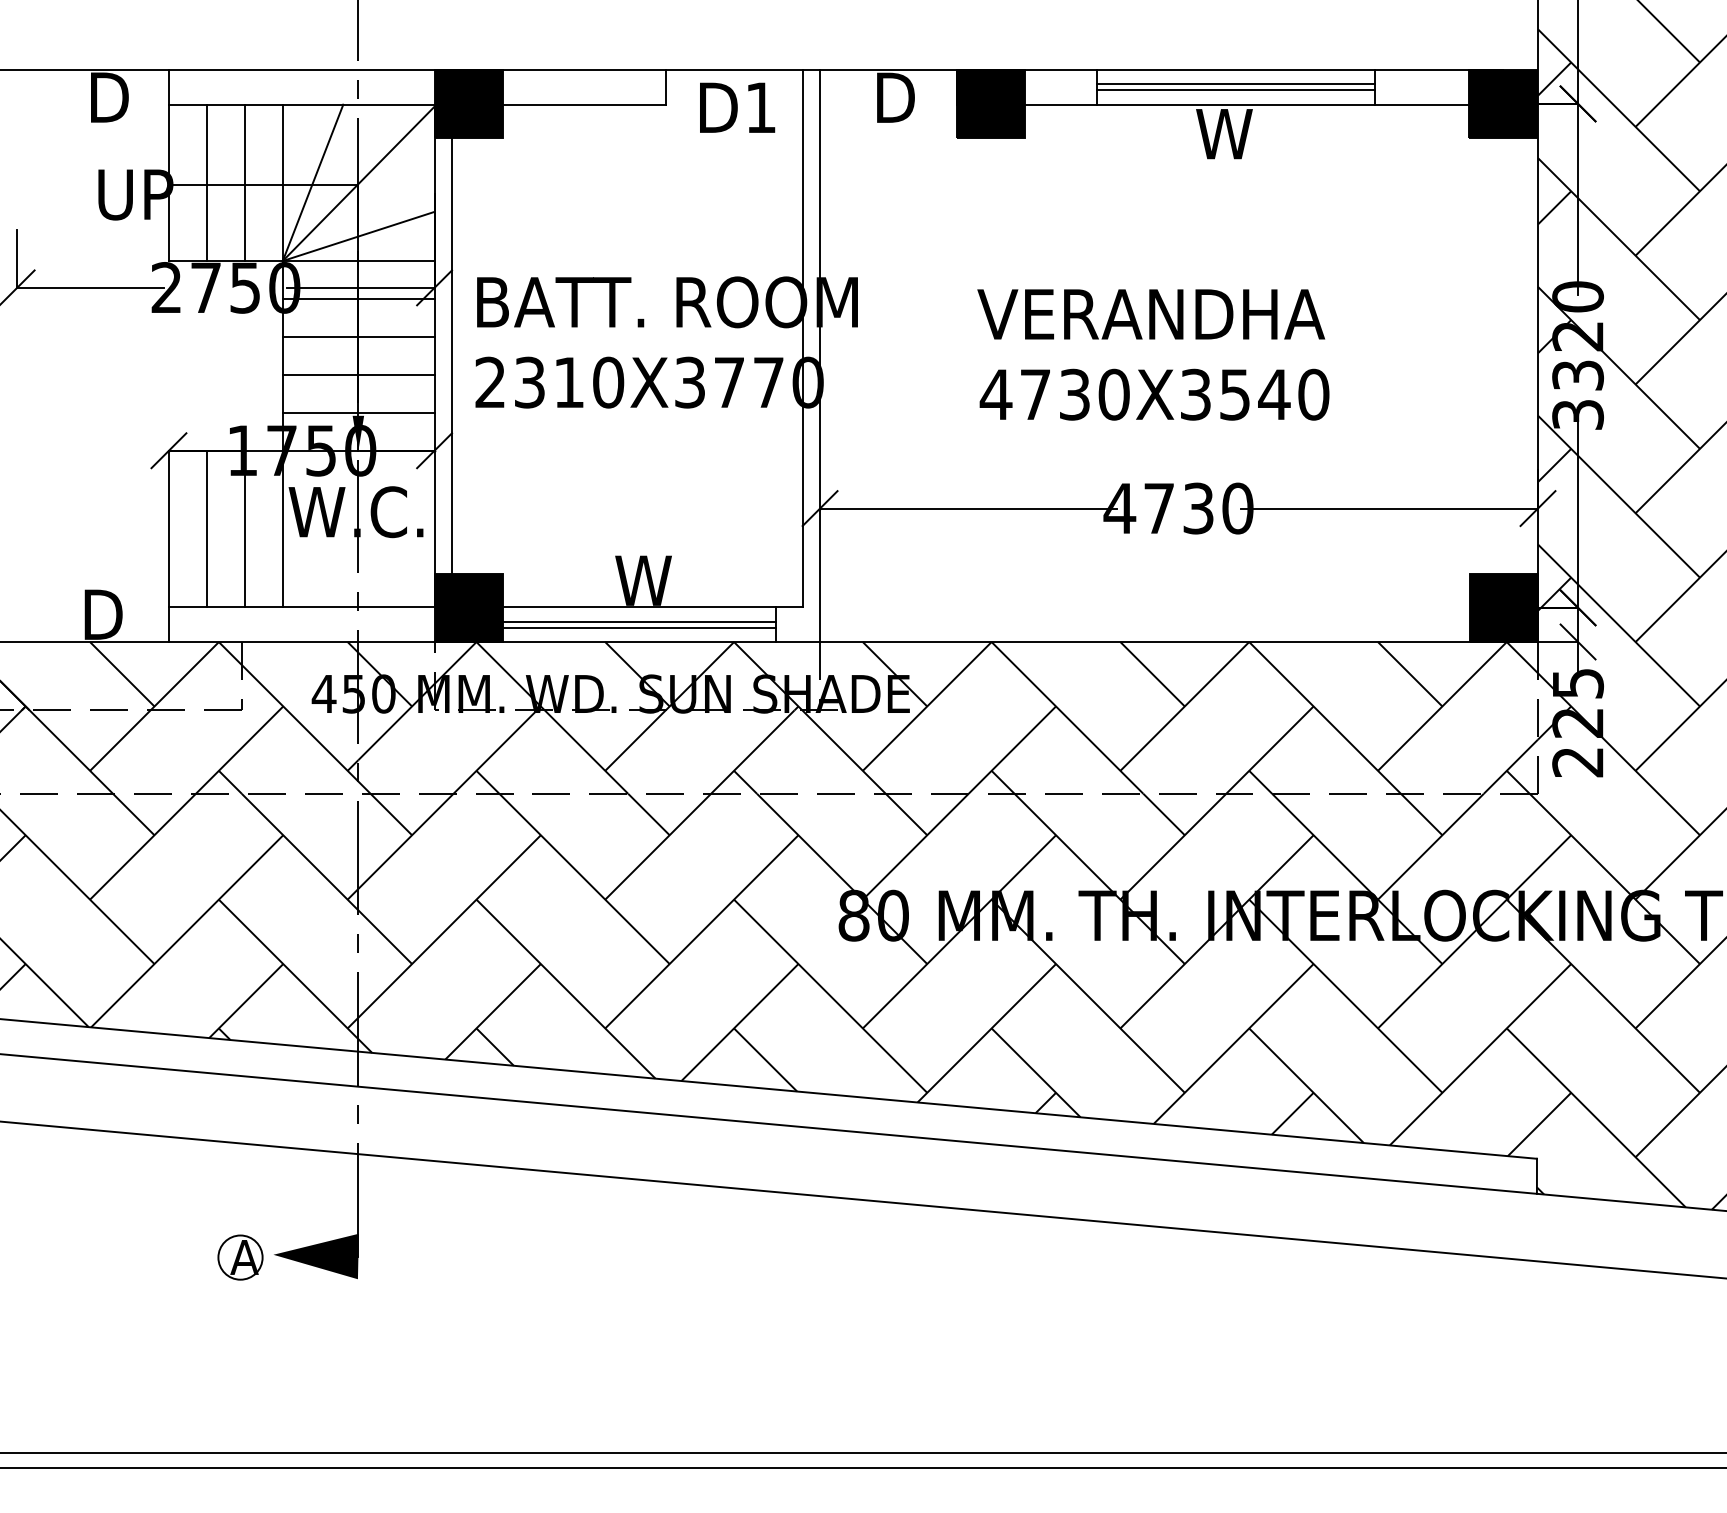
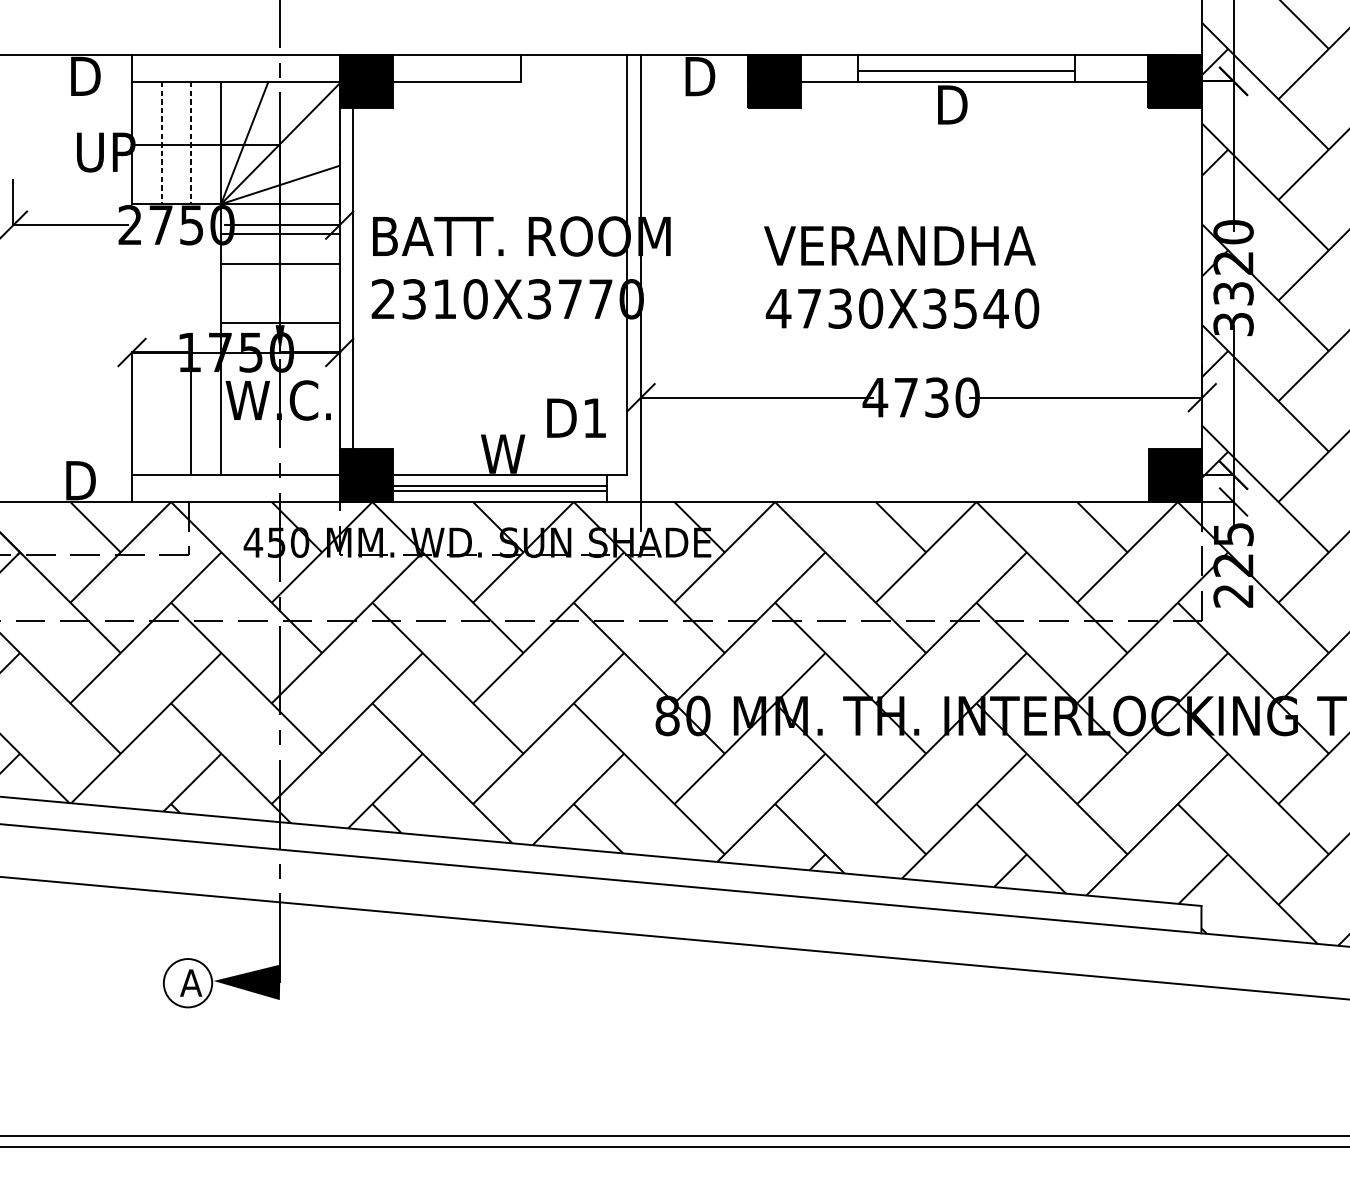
line: (1235, 84) -> (965, 66), removed
text: (737, 107) -> (576, 417), moved
text: (1224, 134) -> (957, 105), W -> D
line: (206, 183) -> (161, 143), solid -> dashed
line: (244, 183) -> (191, 143), solid -> dashed
line: (358, 374) -> (280, 292), removed
line: (206, 528) -> (161, 413), removed
circle: (240, 1257) -> (188, 983), size x1.4

